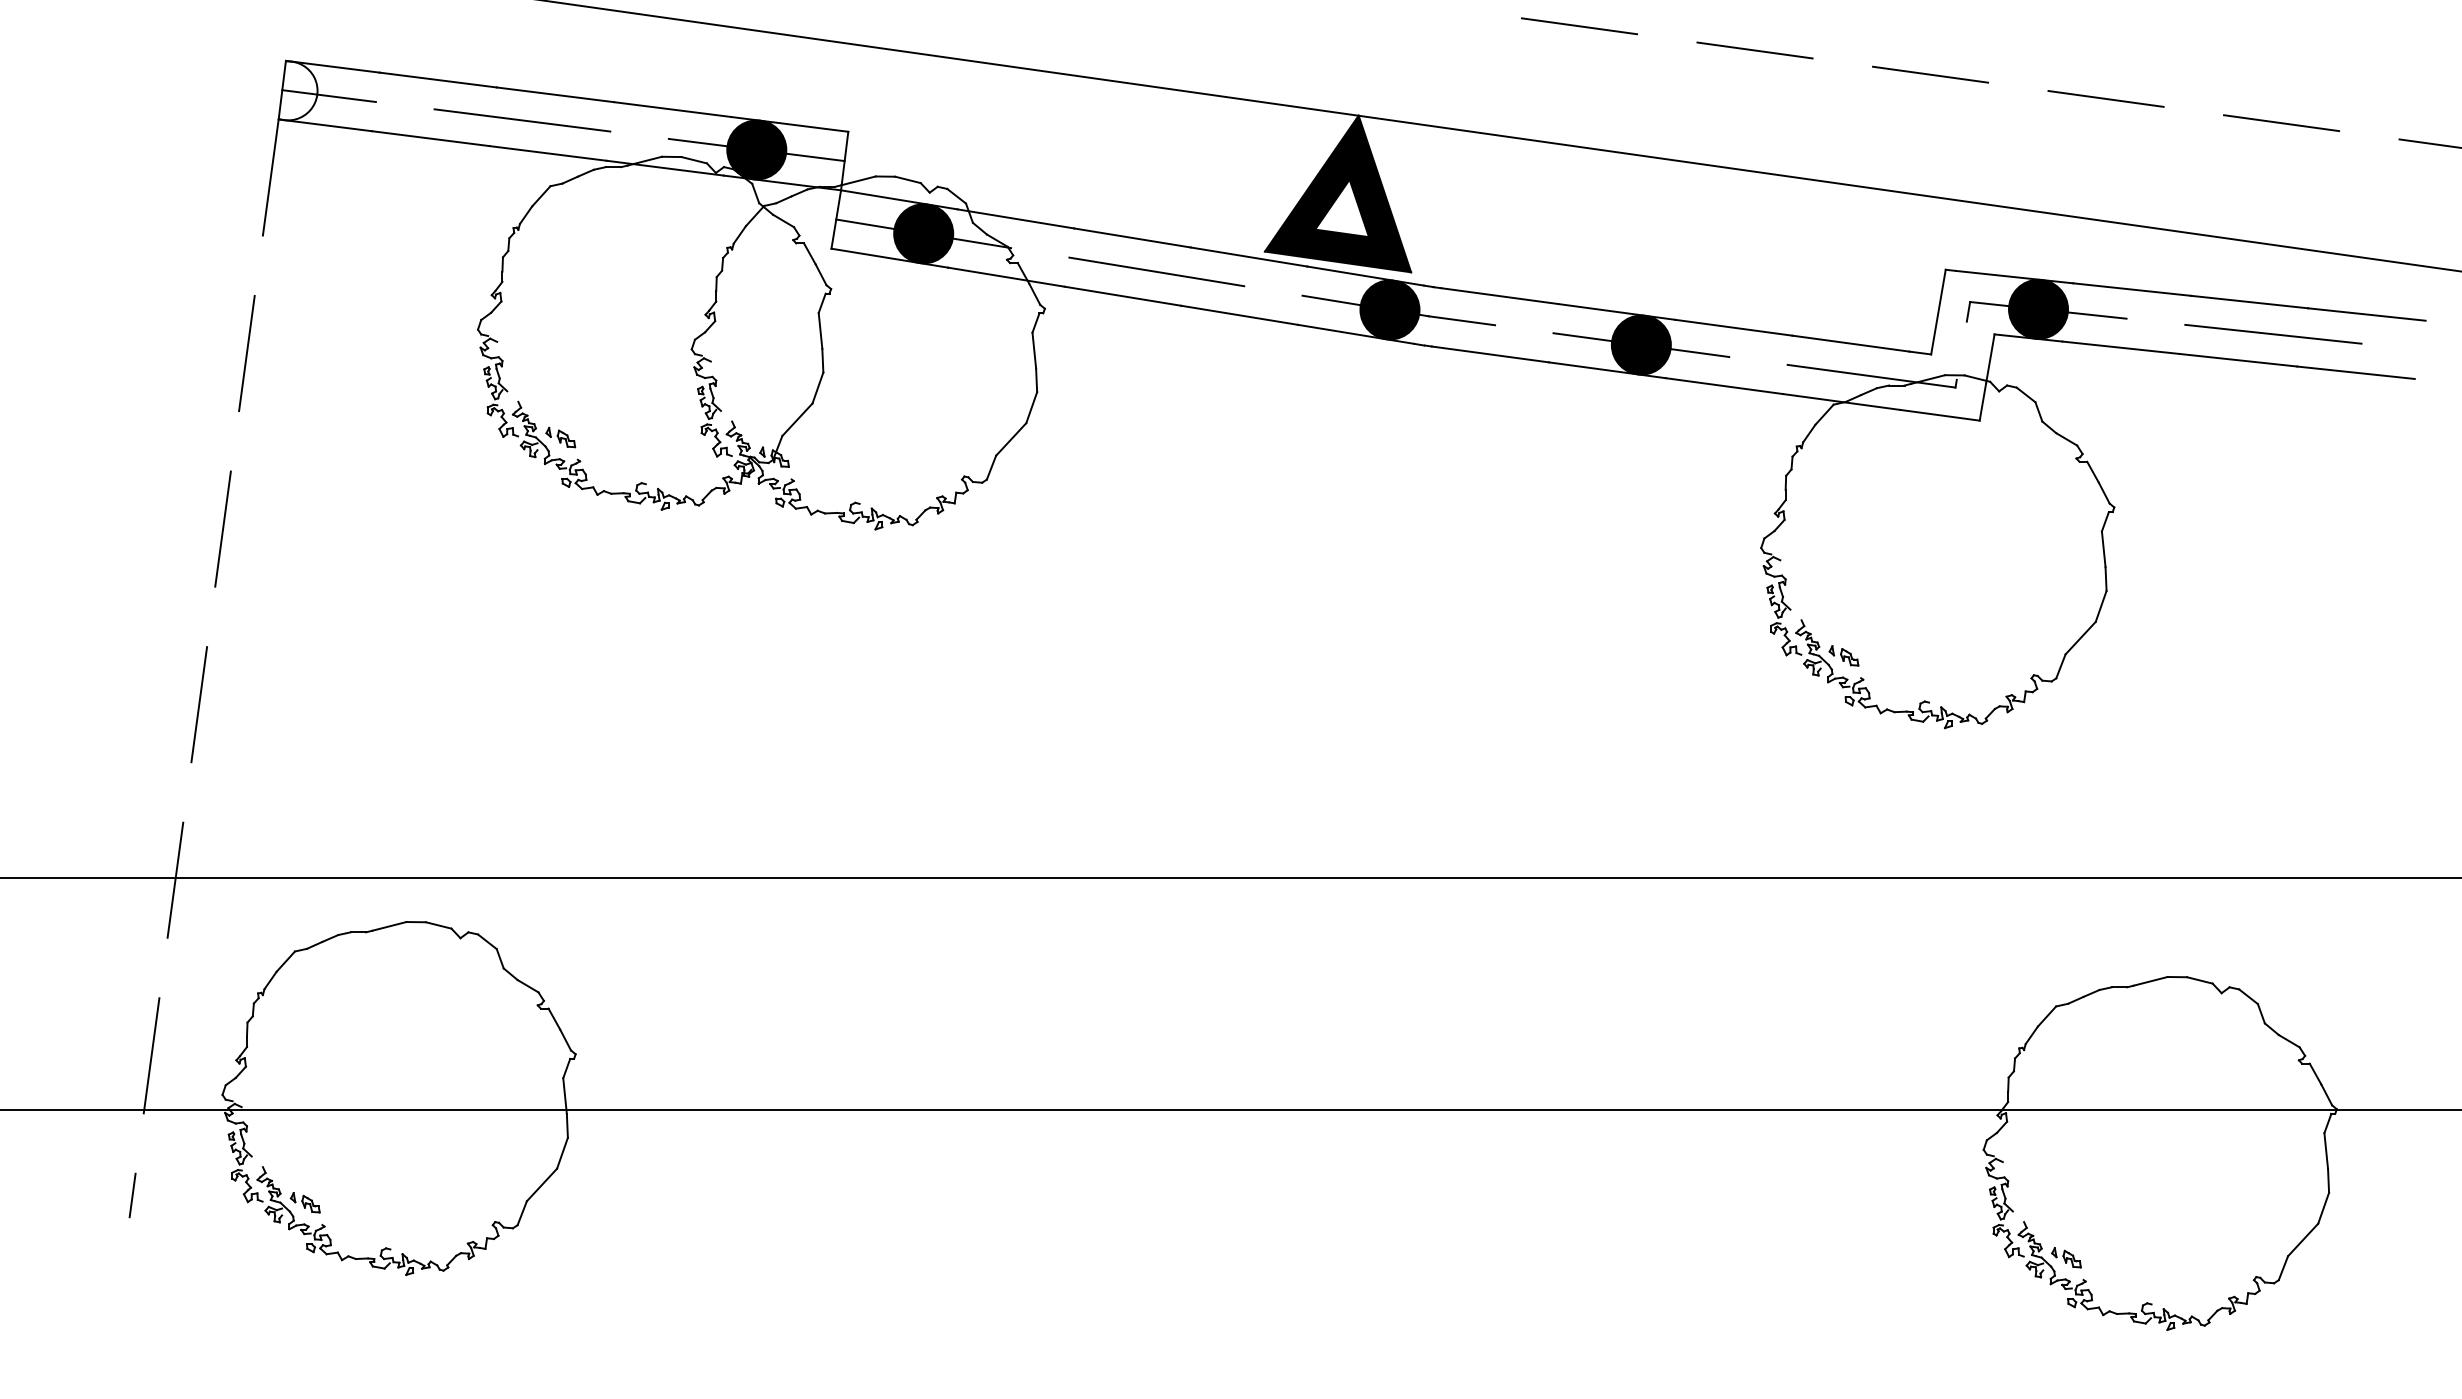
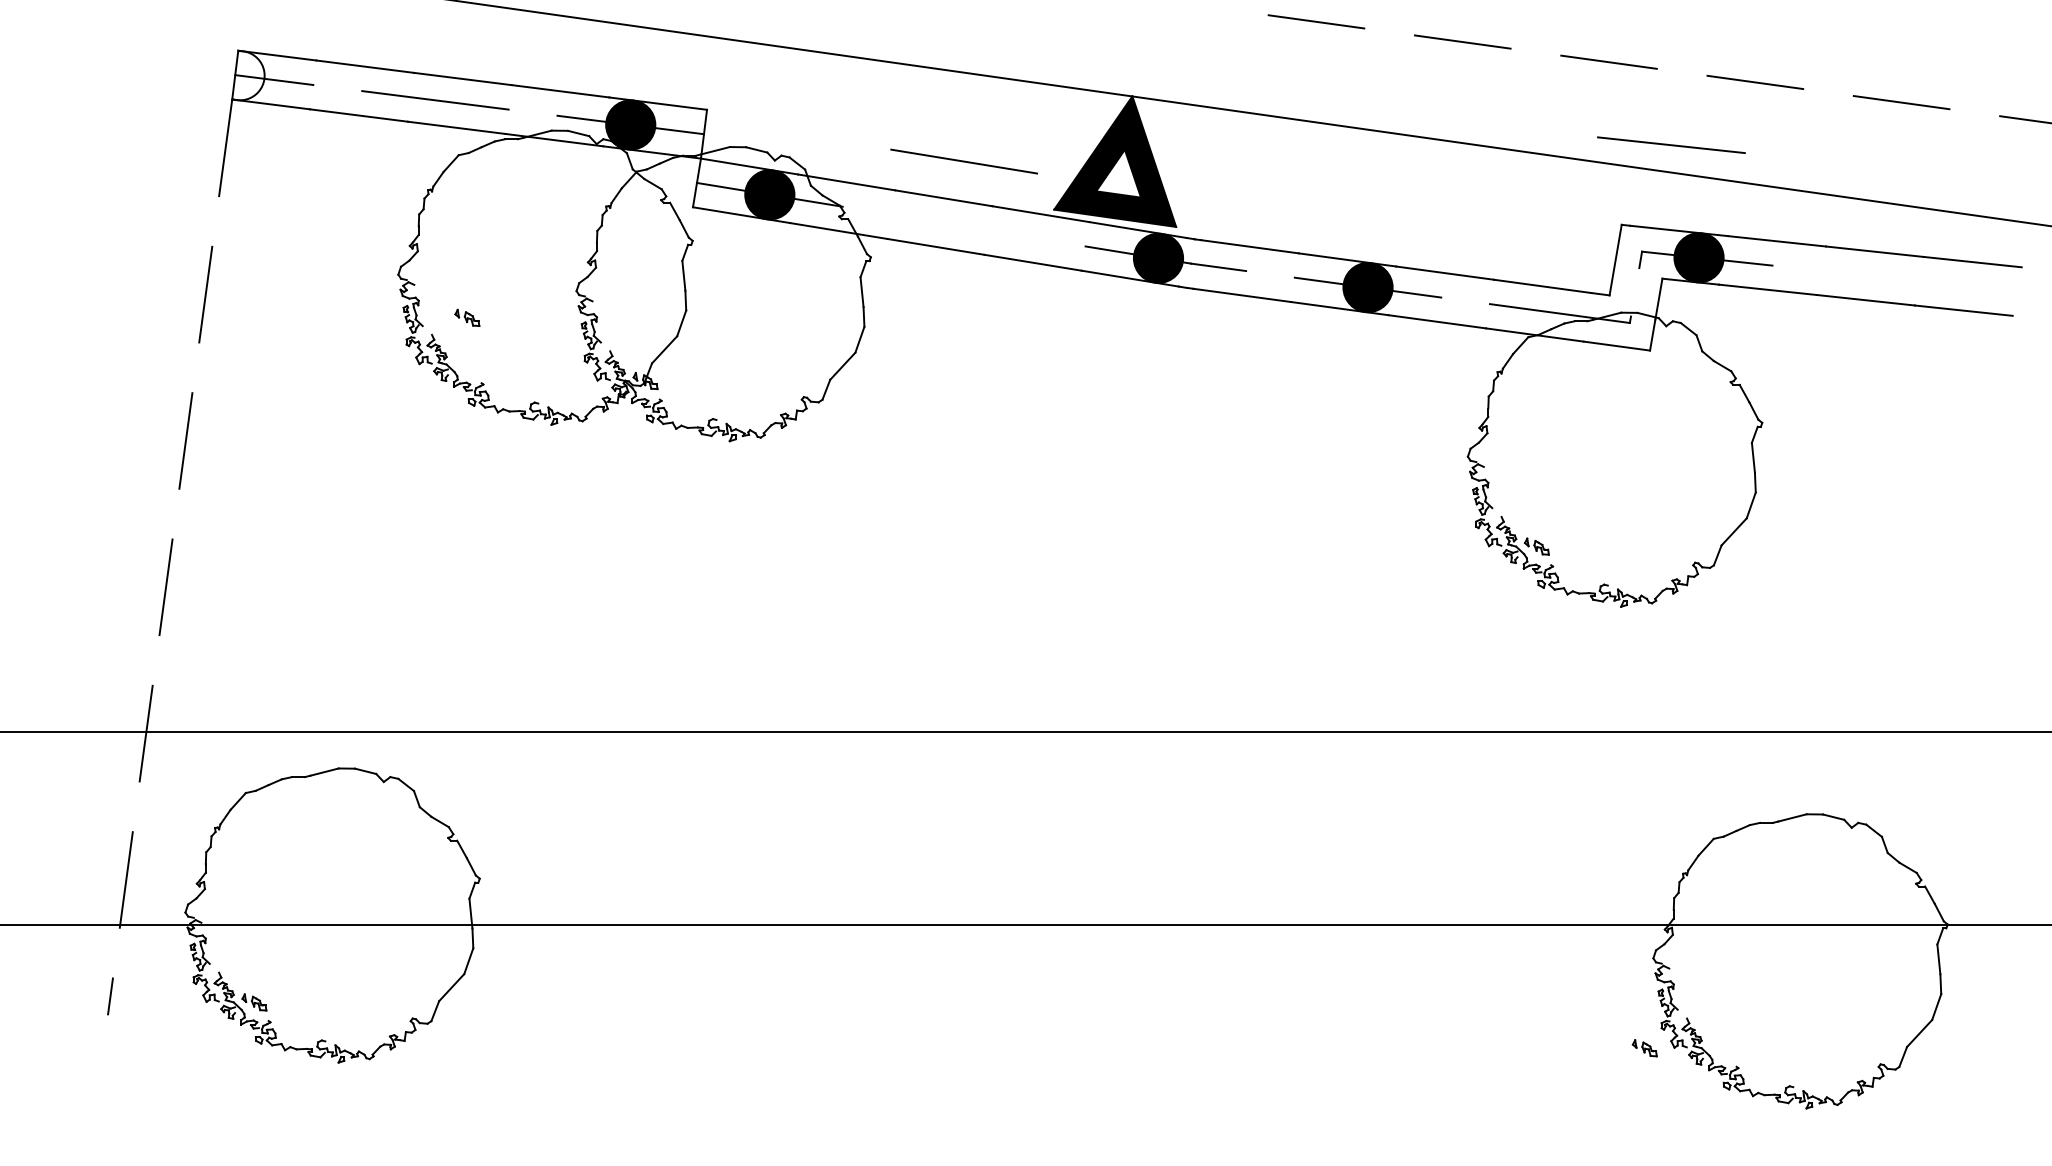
line: (1156, 271) -> (963, 161), moved
line: (2273, 334) -> (1671, 145), moved
part: (560, 437) -> (467, 317), moved
part: (2066, 1257) -> (1644, 1048), moved

